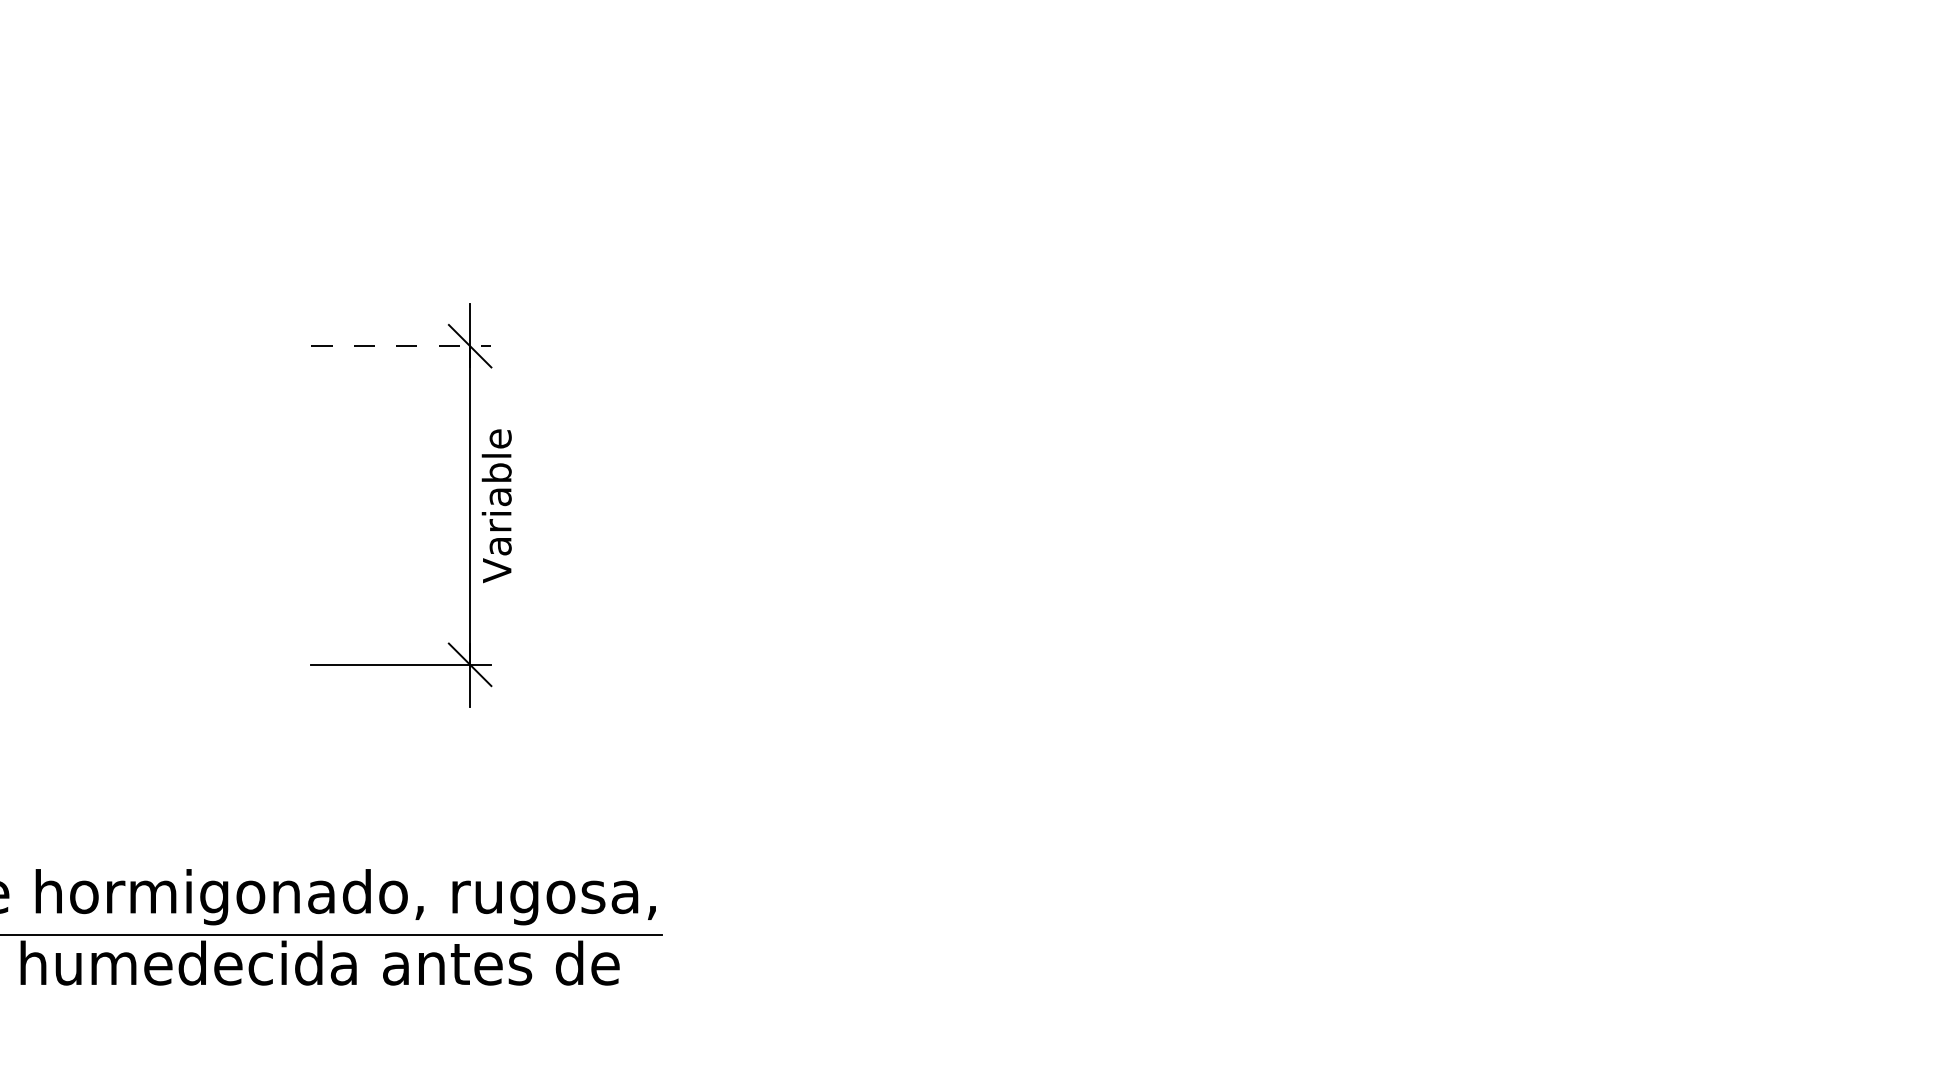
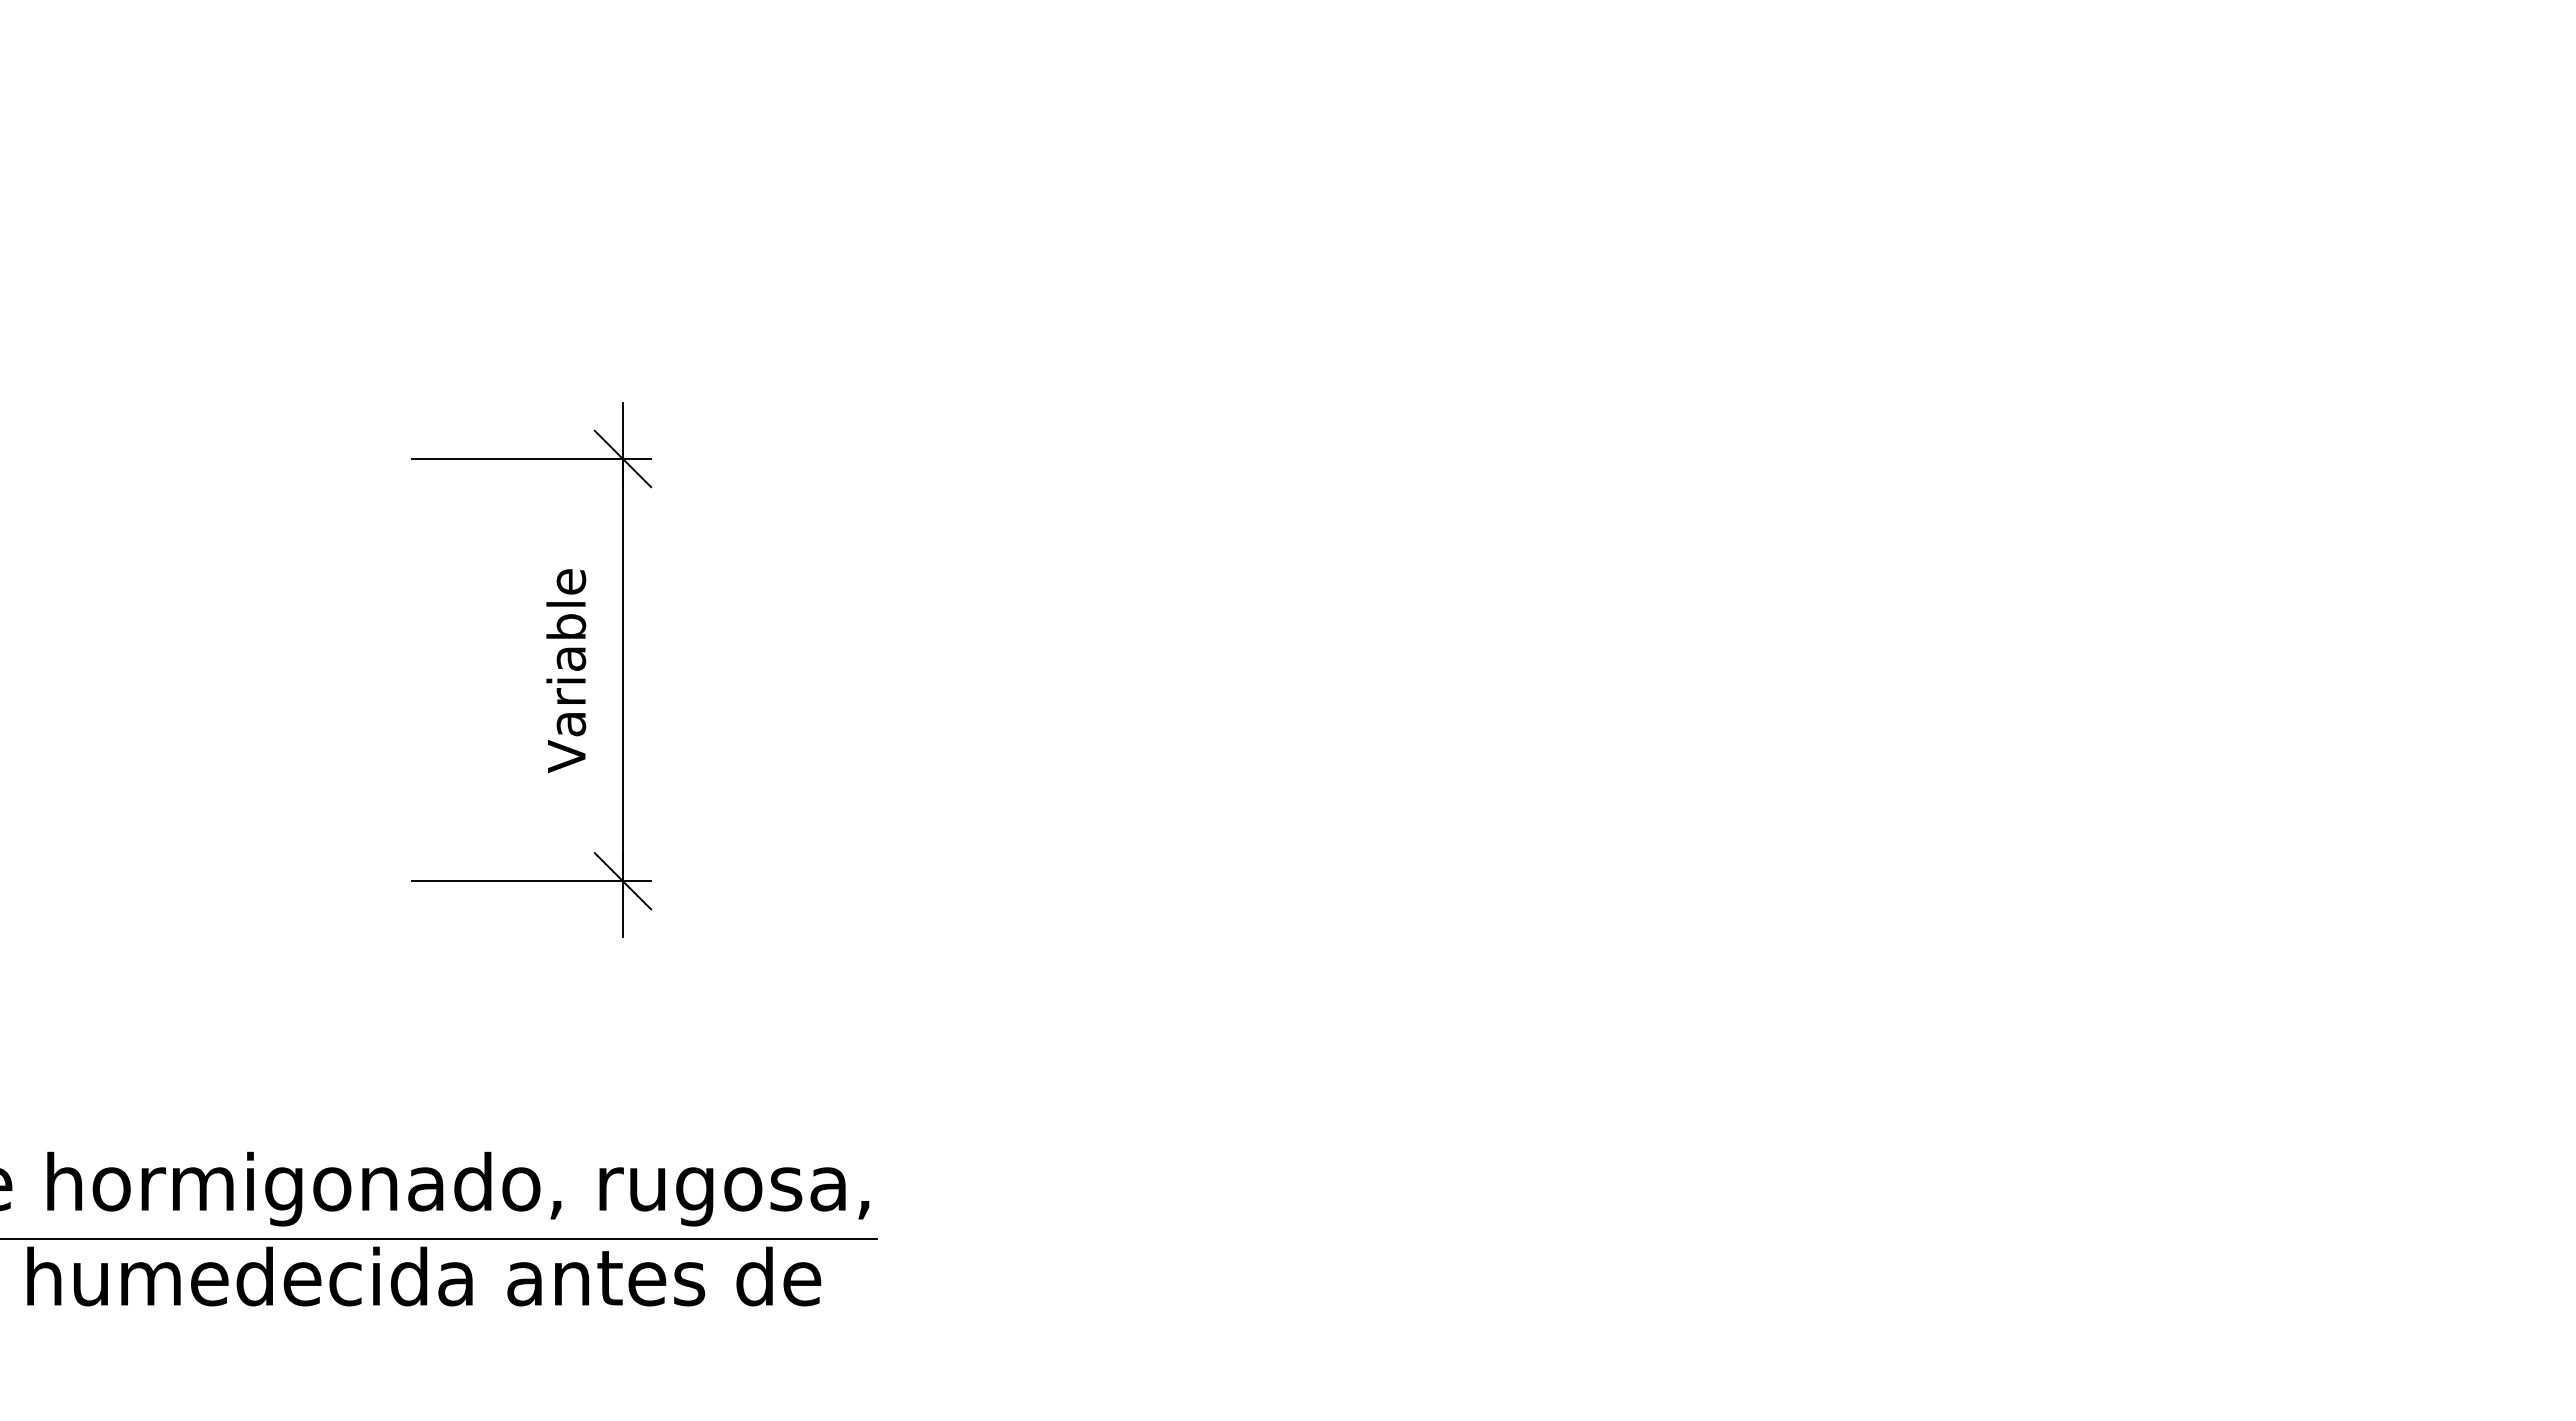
line: (401, 345) -> (532, 458), dashed -> solid
text: (496, 505) -> (566, 670), moved

